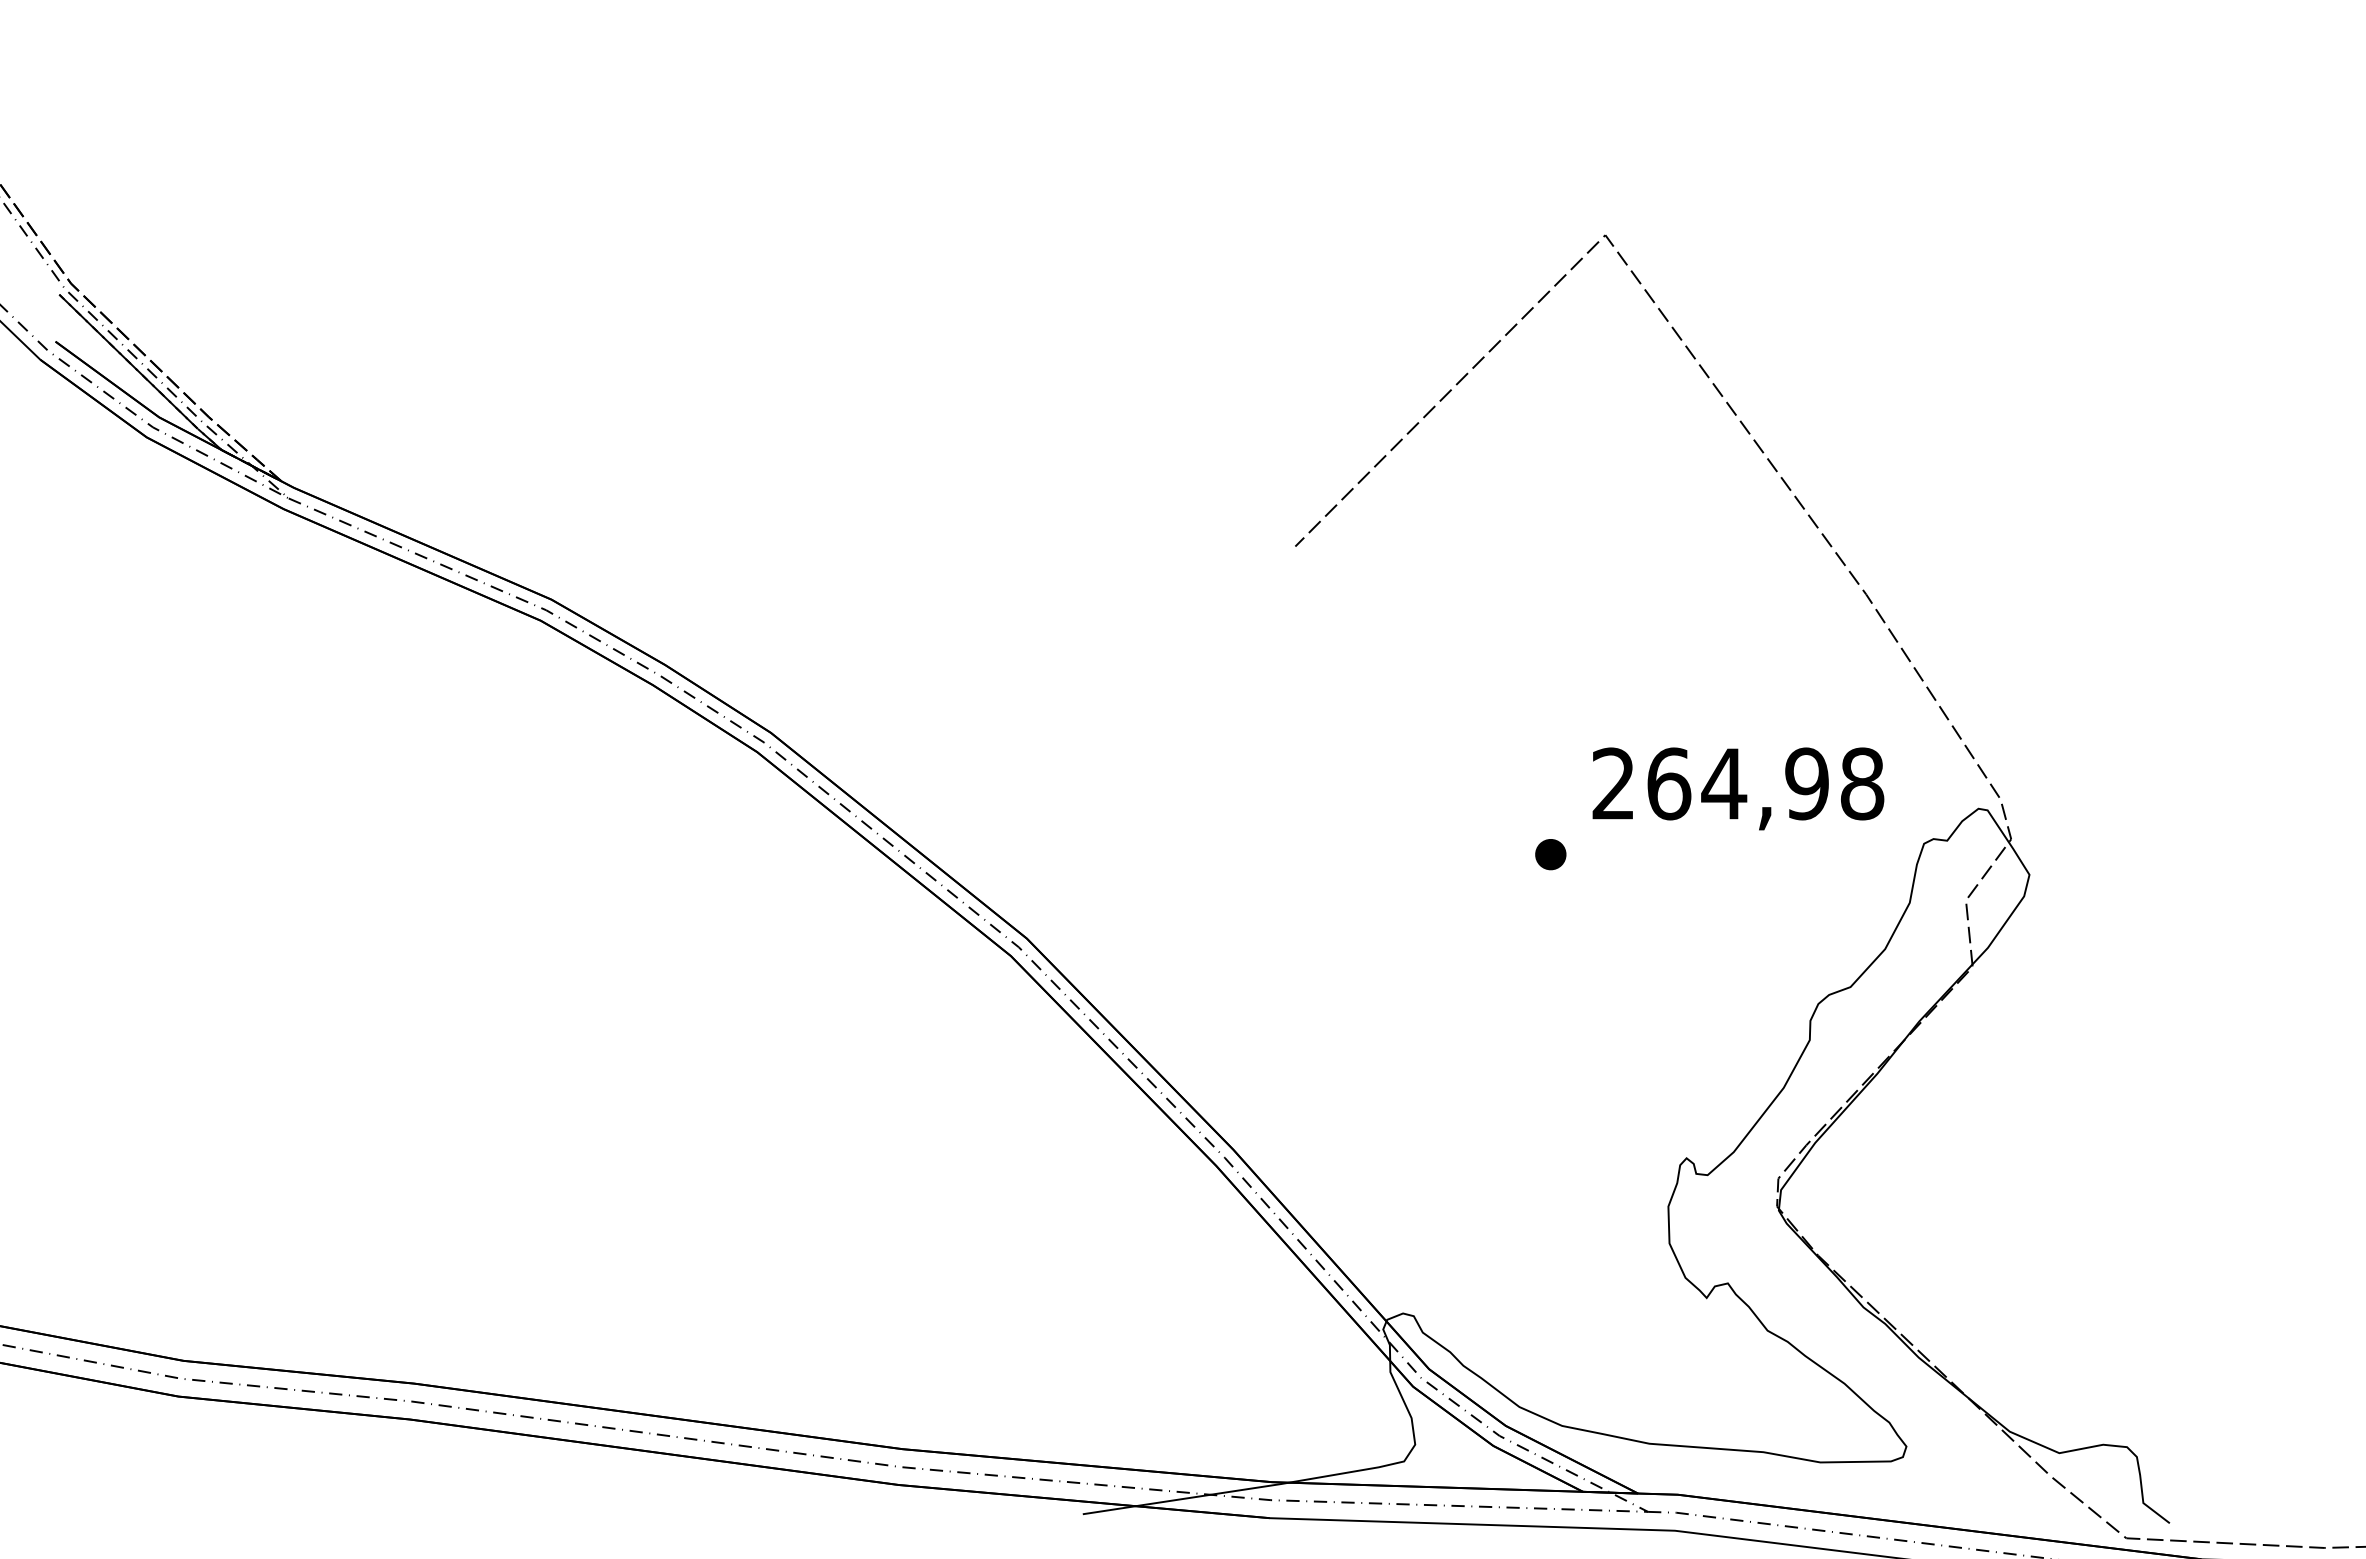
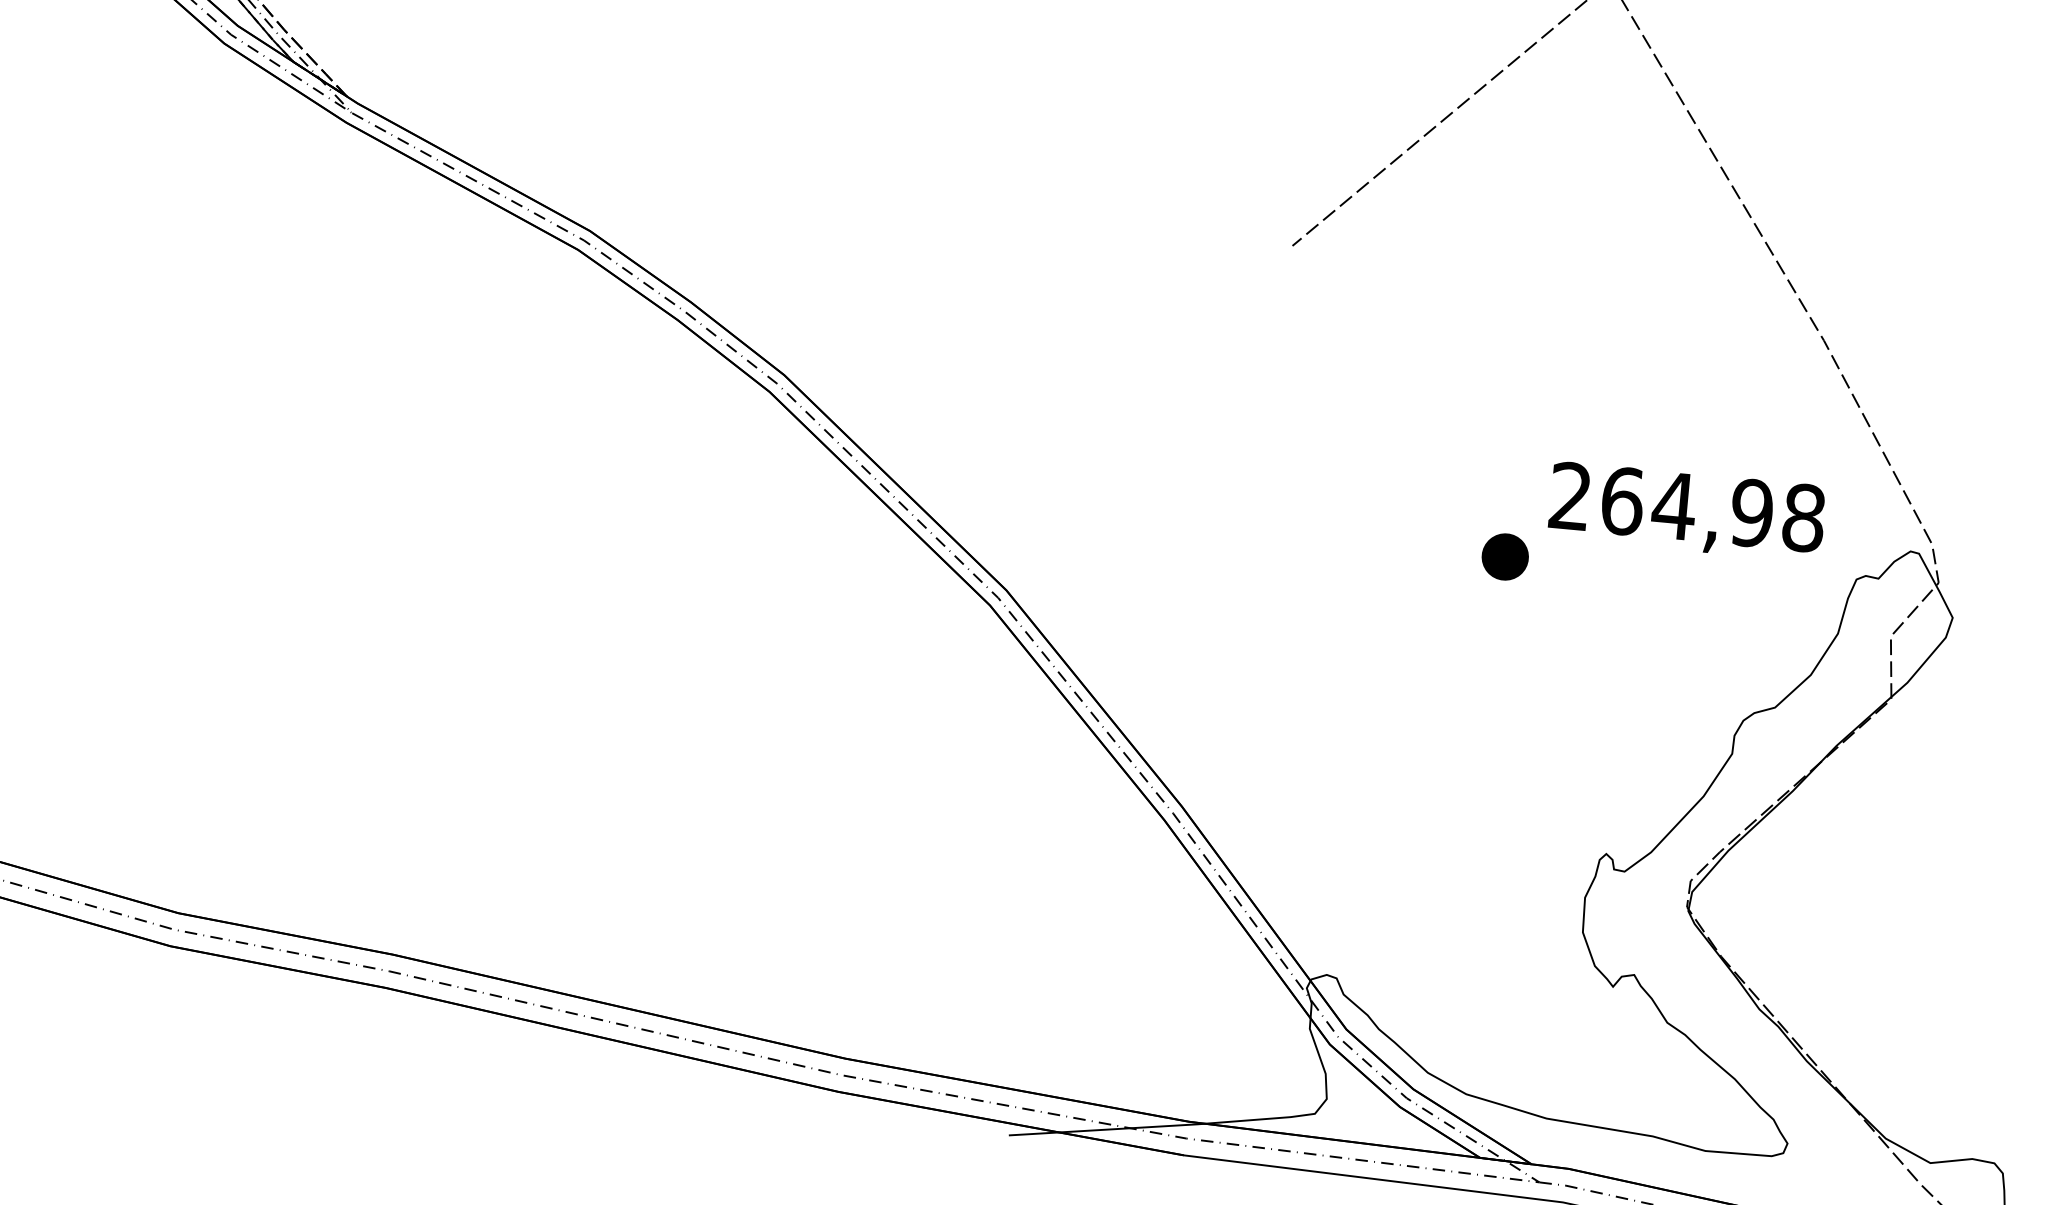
part: (1550, 854) -> (1505, 557), size x1.6

